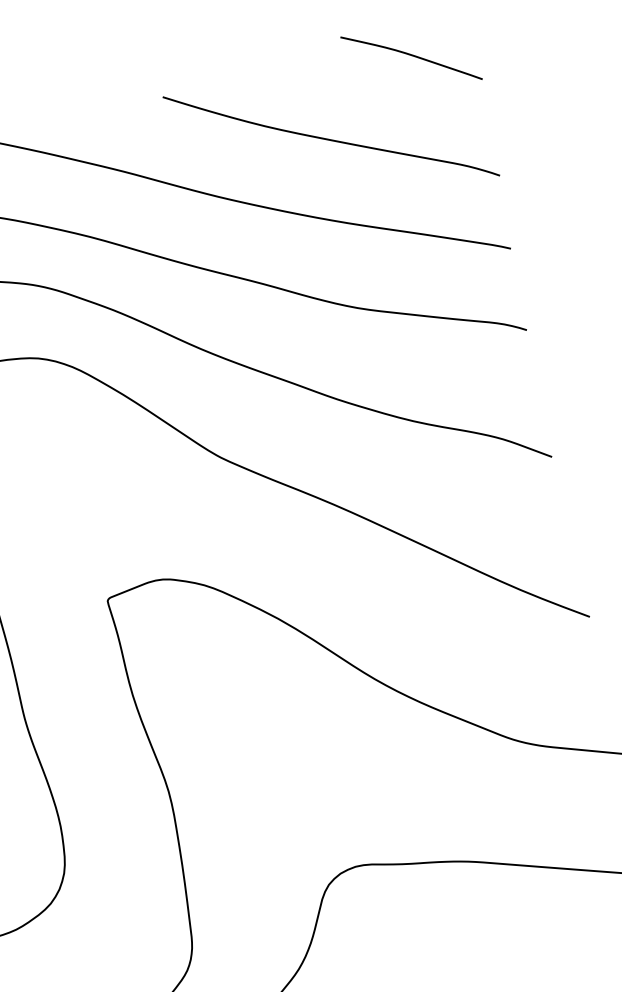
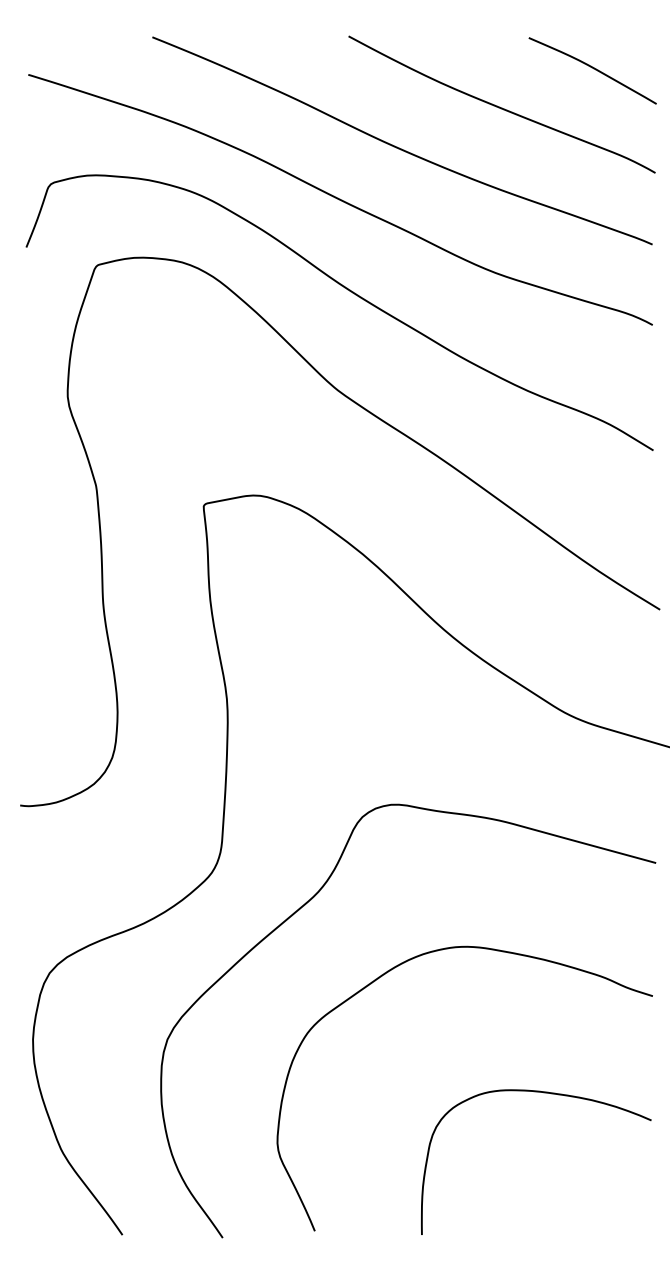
curve: (412, 56) -> (593, 69), moved

